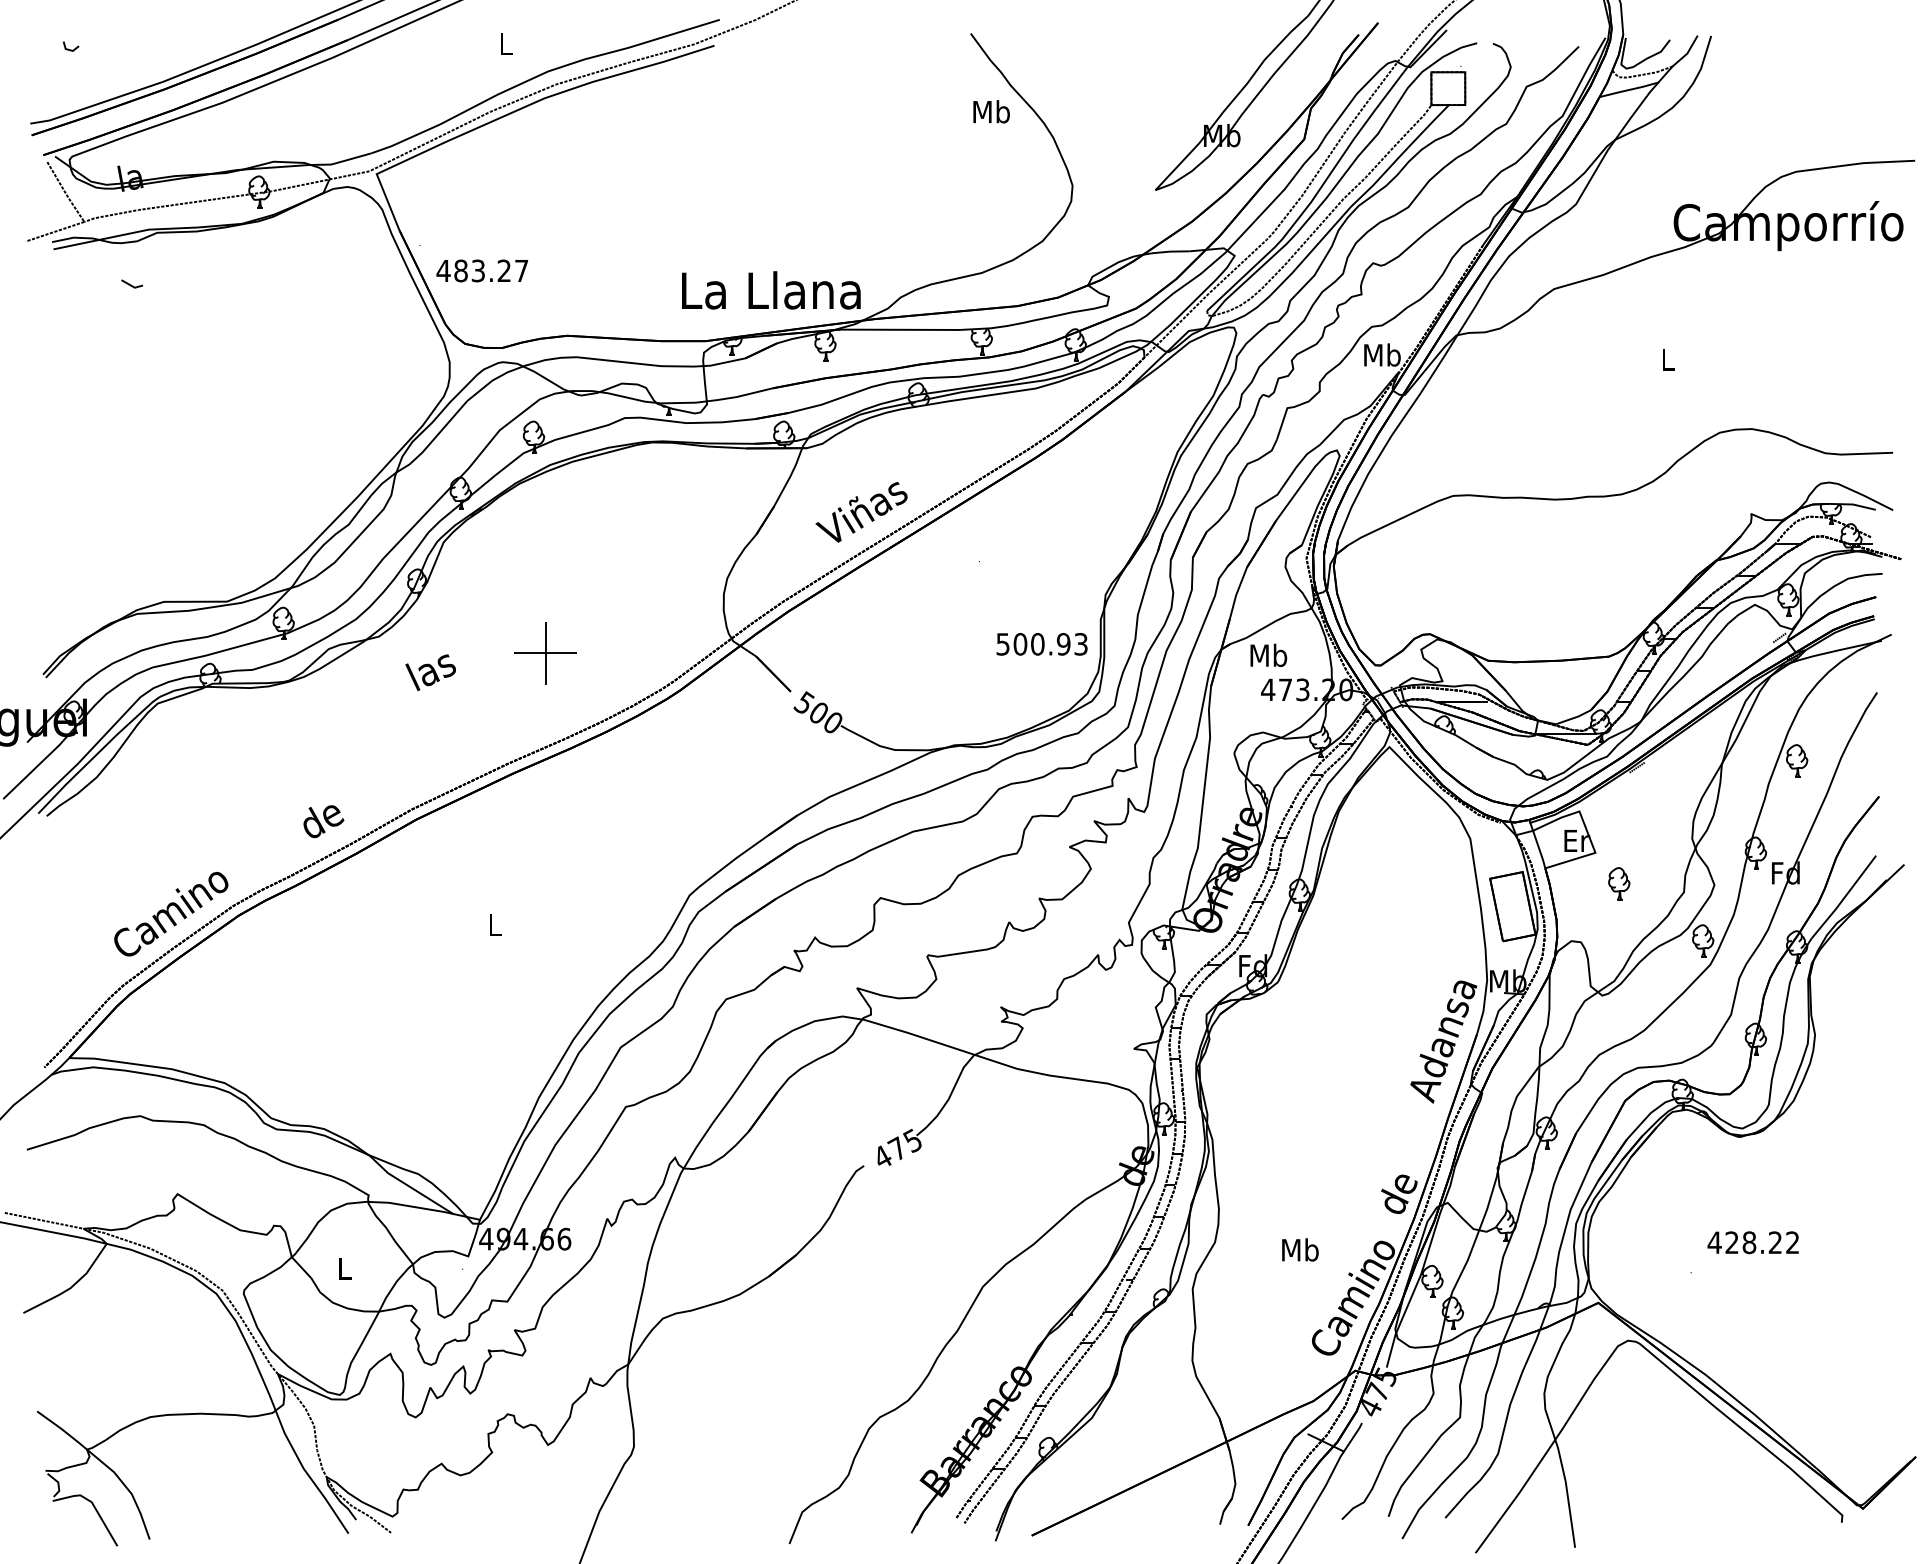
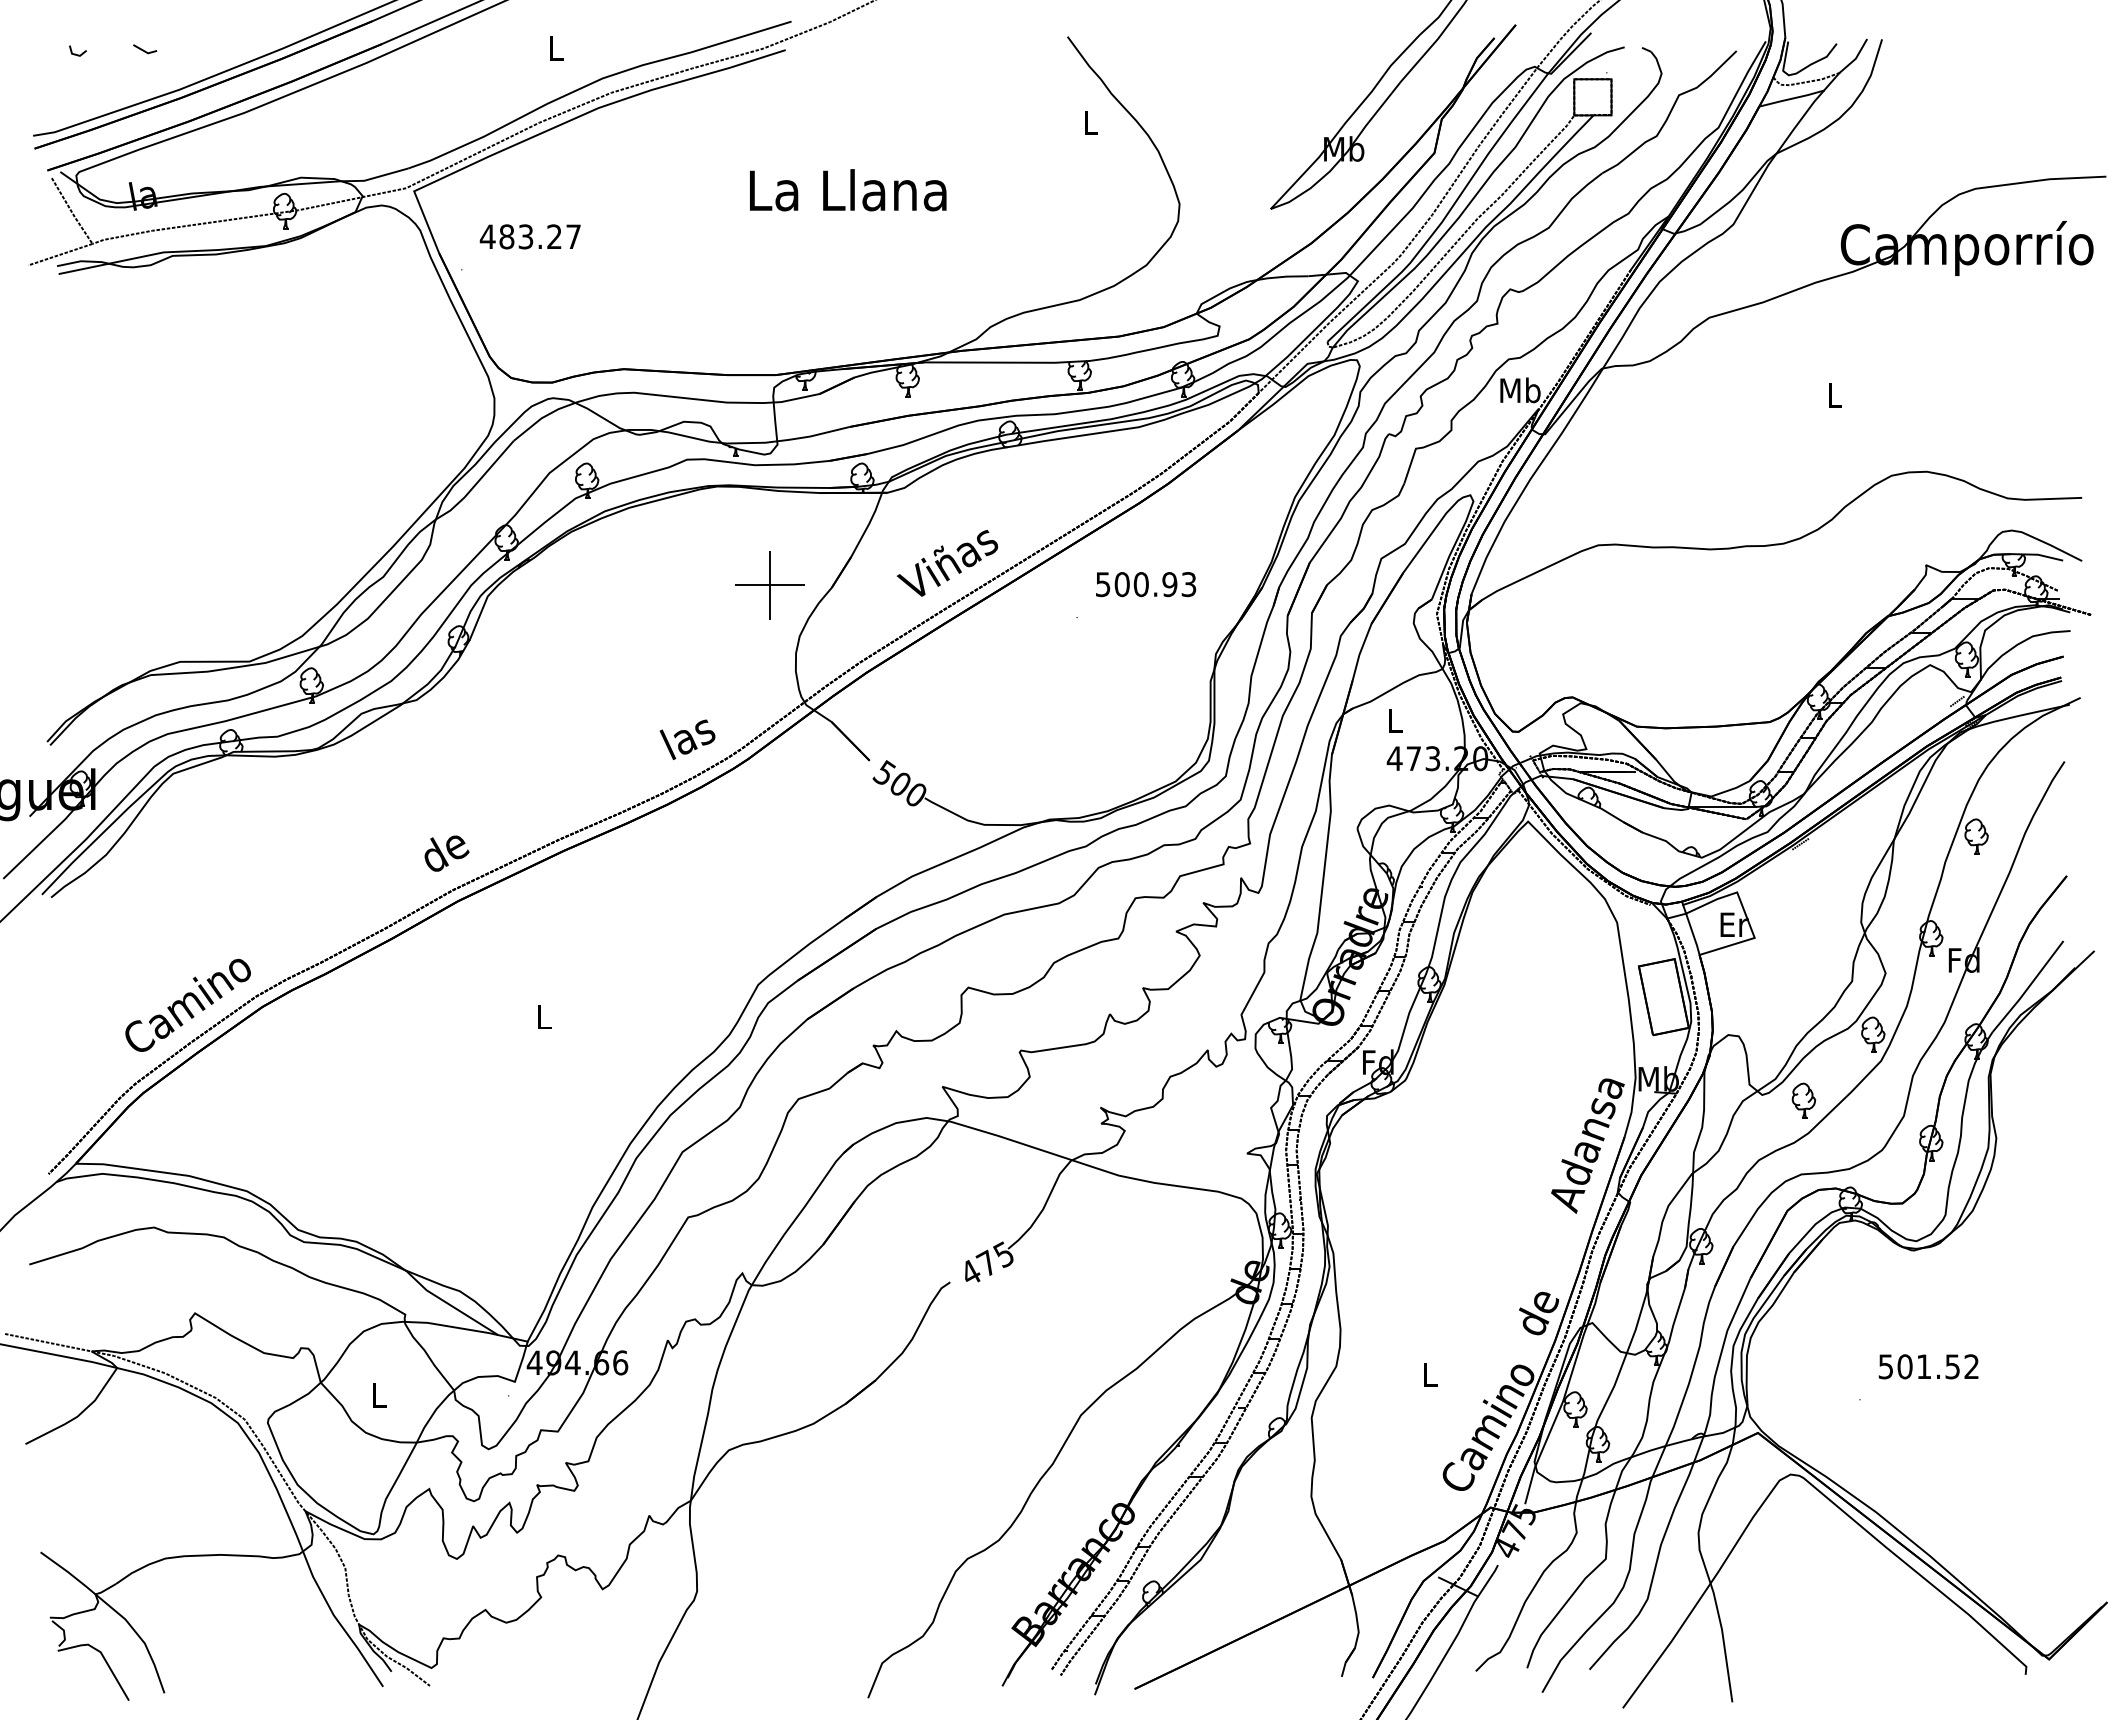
text: (991, 111) -> (1090, 122), Mb -> L
text: (481, 270) -> (529, 236), moved
line: (132, 285) -> (145, 50), moved
text: (771, 290) -> (848, 190), moved
text: (1042, 644) -> (1146, 584), moved
part: (545, 653) -> (769, 585), moved
text: (1268, 655) -> (1395, 720), Mb -> L
text: (430, 672) -> (687, 739), moved
text: (323, 821) -> (446, 853), moved
part: (1618, 883) -> (1803, 1100), moved
text: (1744, 1242) -> (1918, 1366), 428.22 -> 501.52
text: (1300, 1249) -> (1430, 1374), Mb -> L

